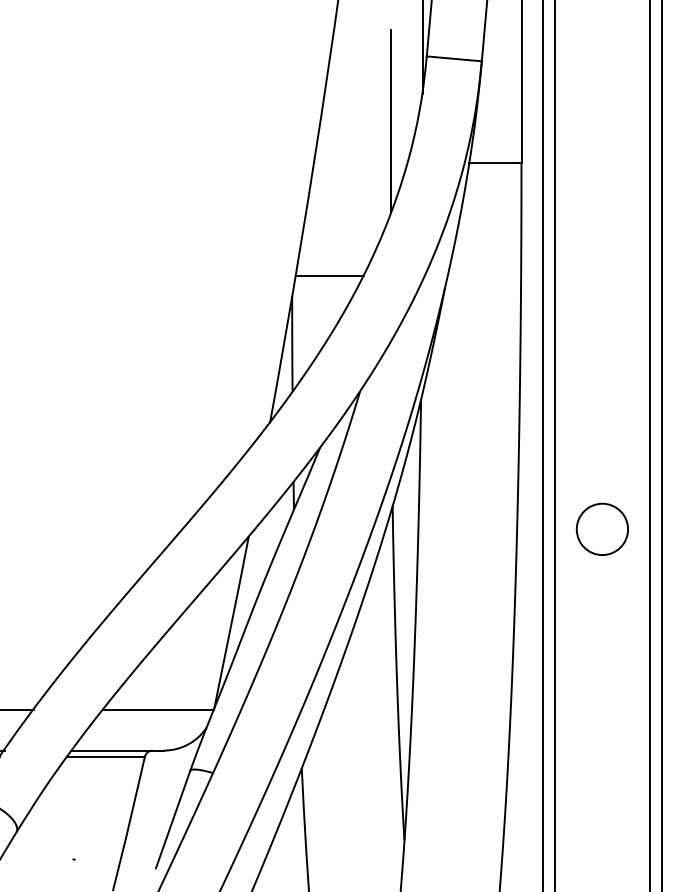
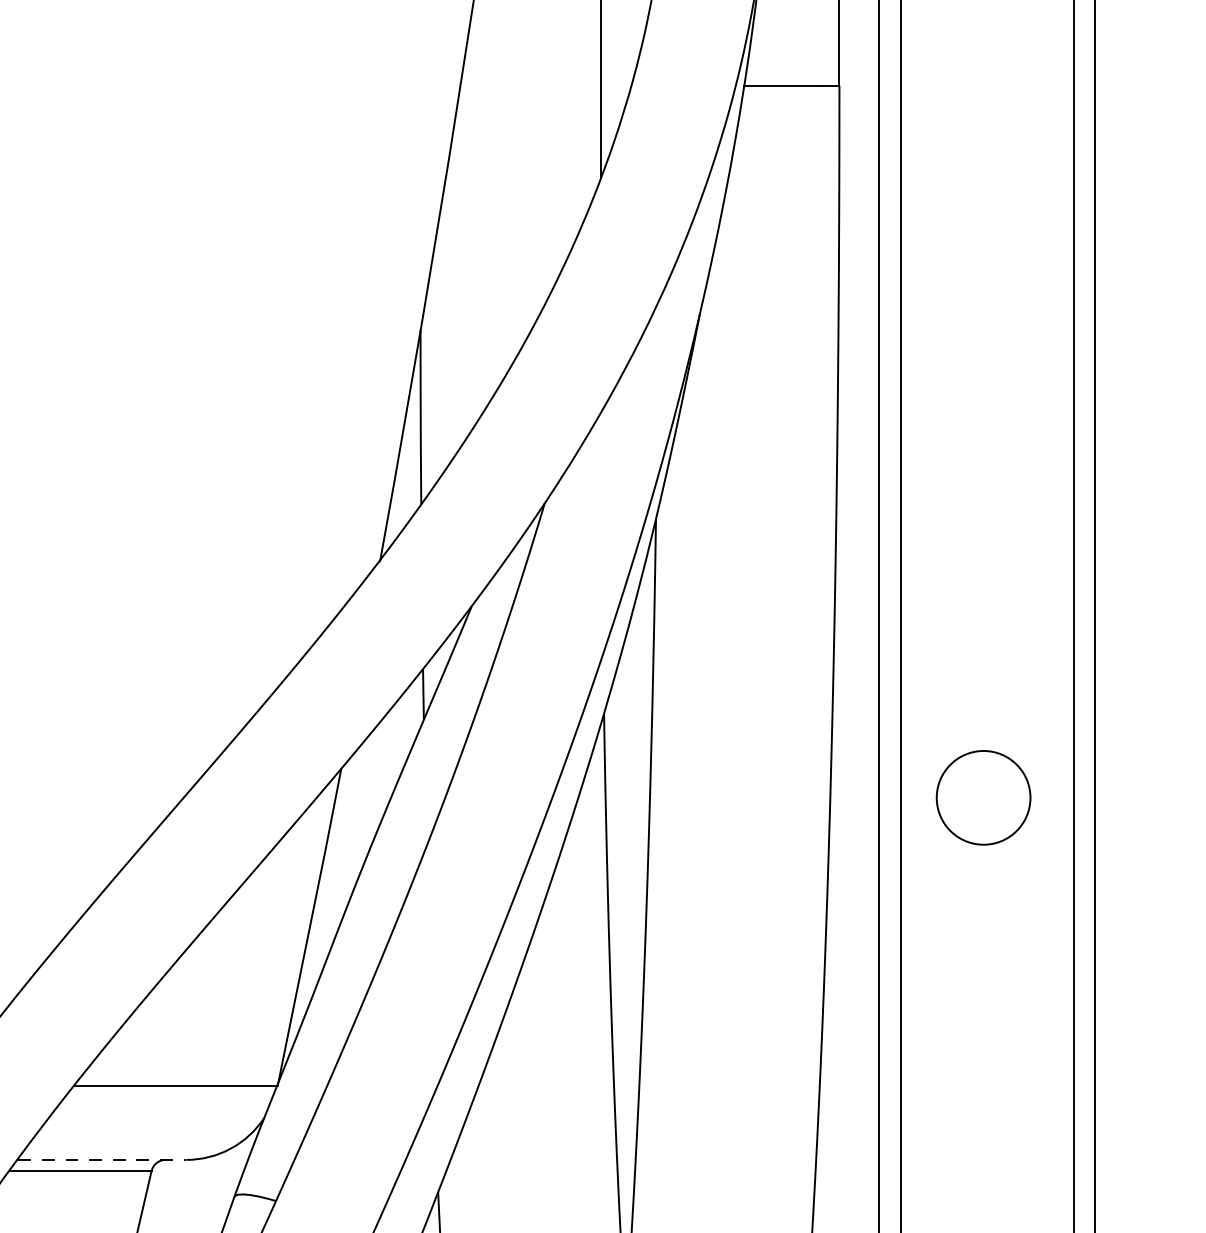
line: (329, 276) -> (488, 293), removed
circle: (601, 528) -> (981, 796), moved
line: (118, 750) -> (103, 1159), solid -> dashed

